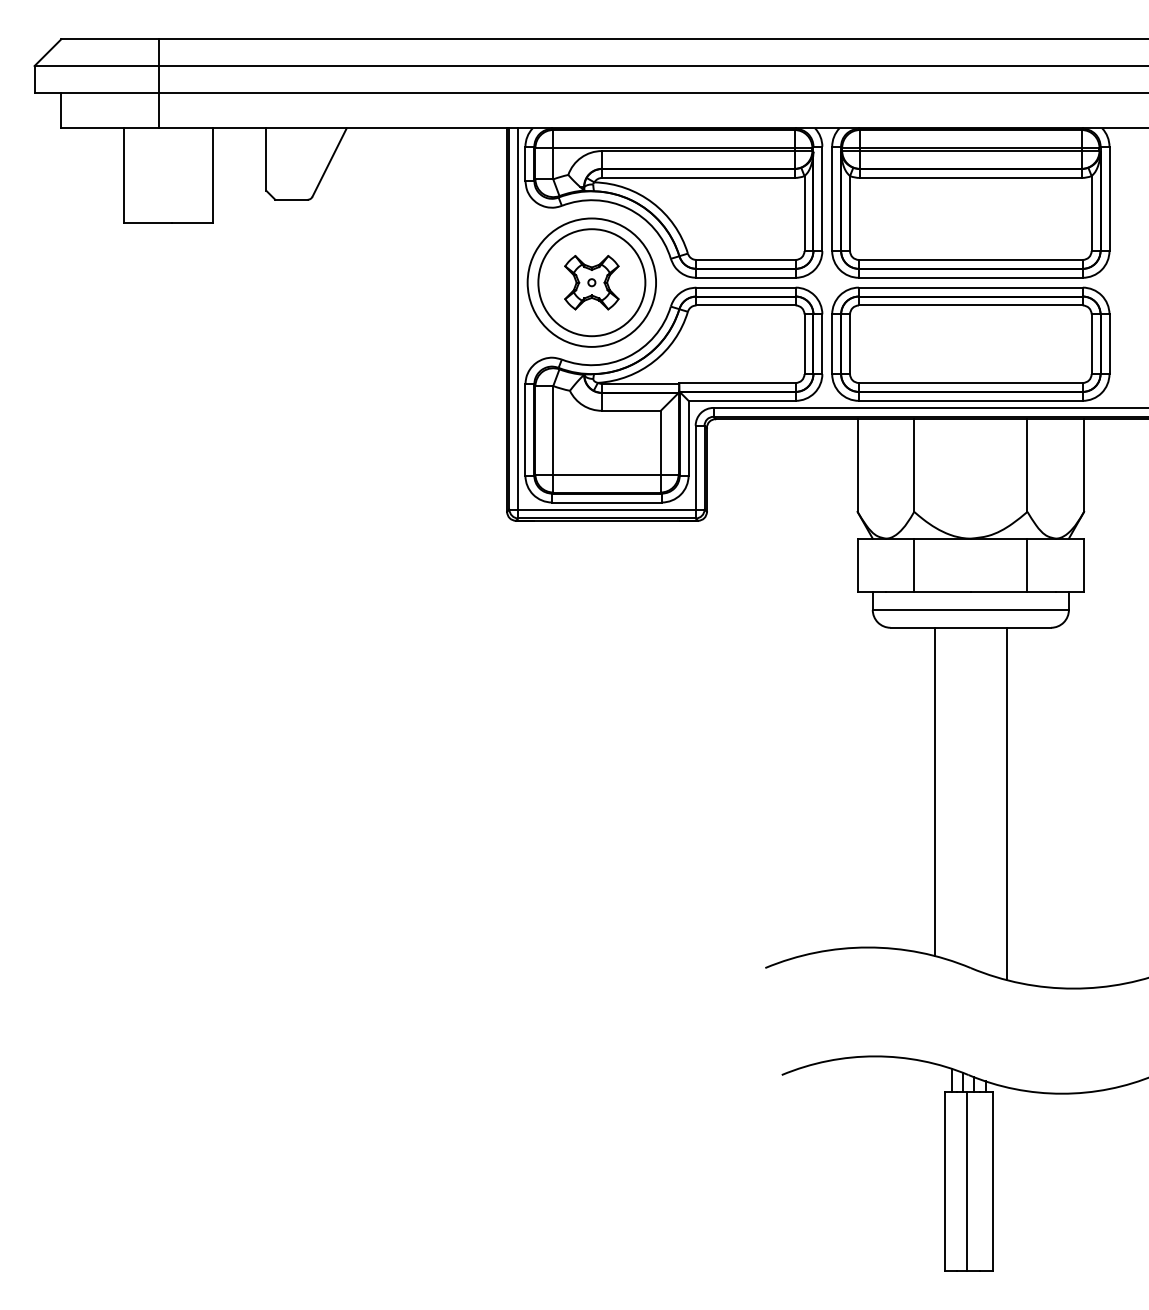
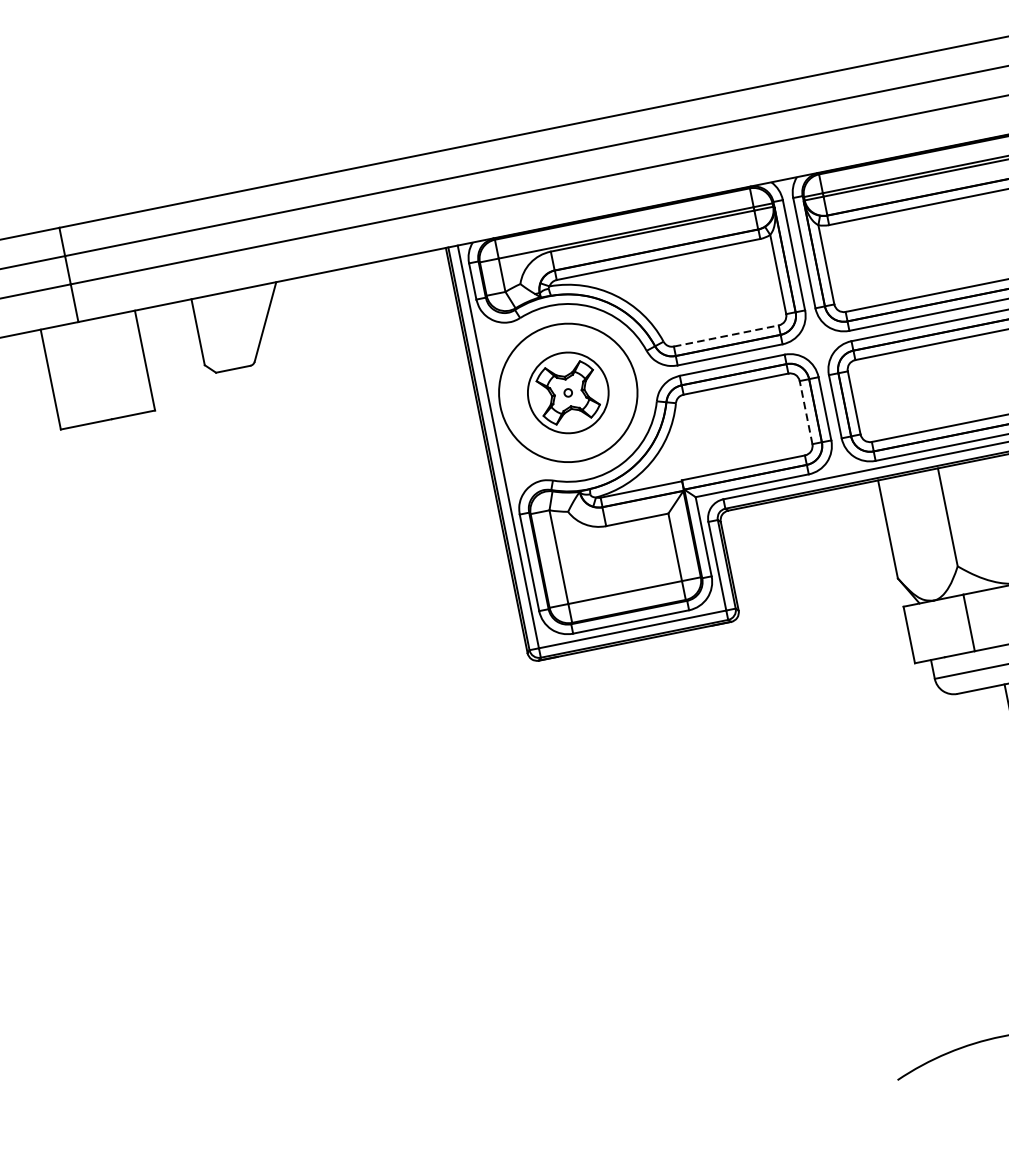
line: (746, 259) -> (726, 335), solid -> dashed
circle: (591, 282) -> (567, 392), size x0.7
line: (804, 344) -> (806, 412), solid -> dashed

